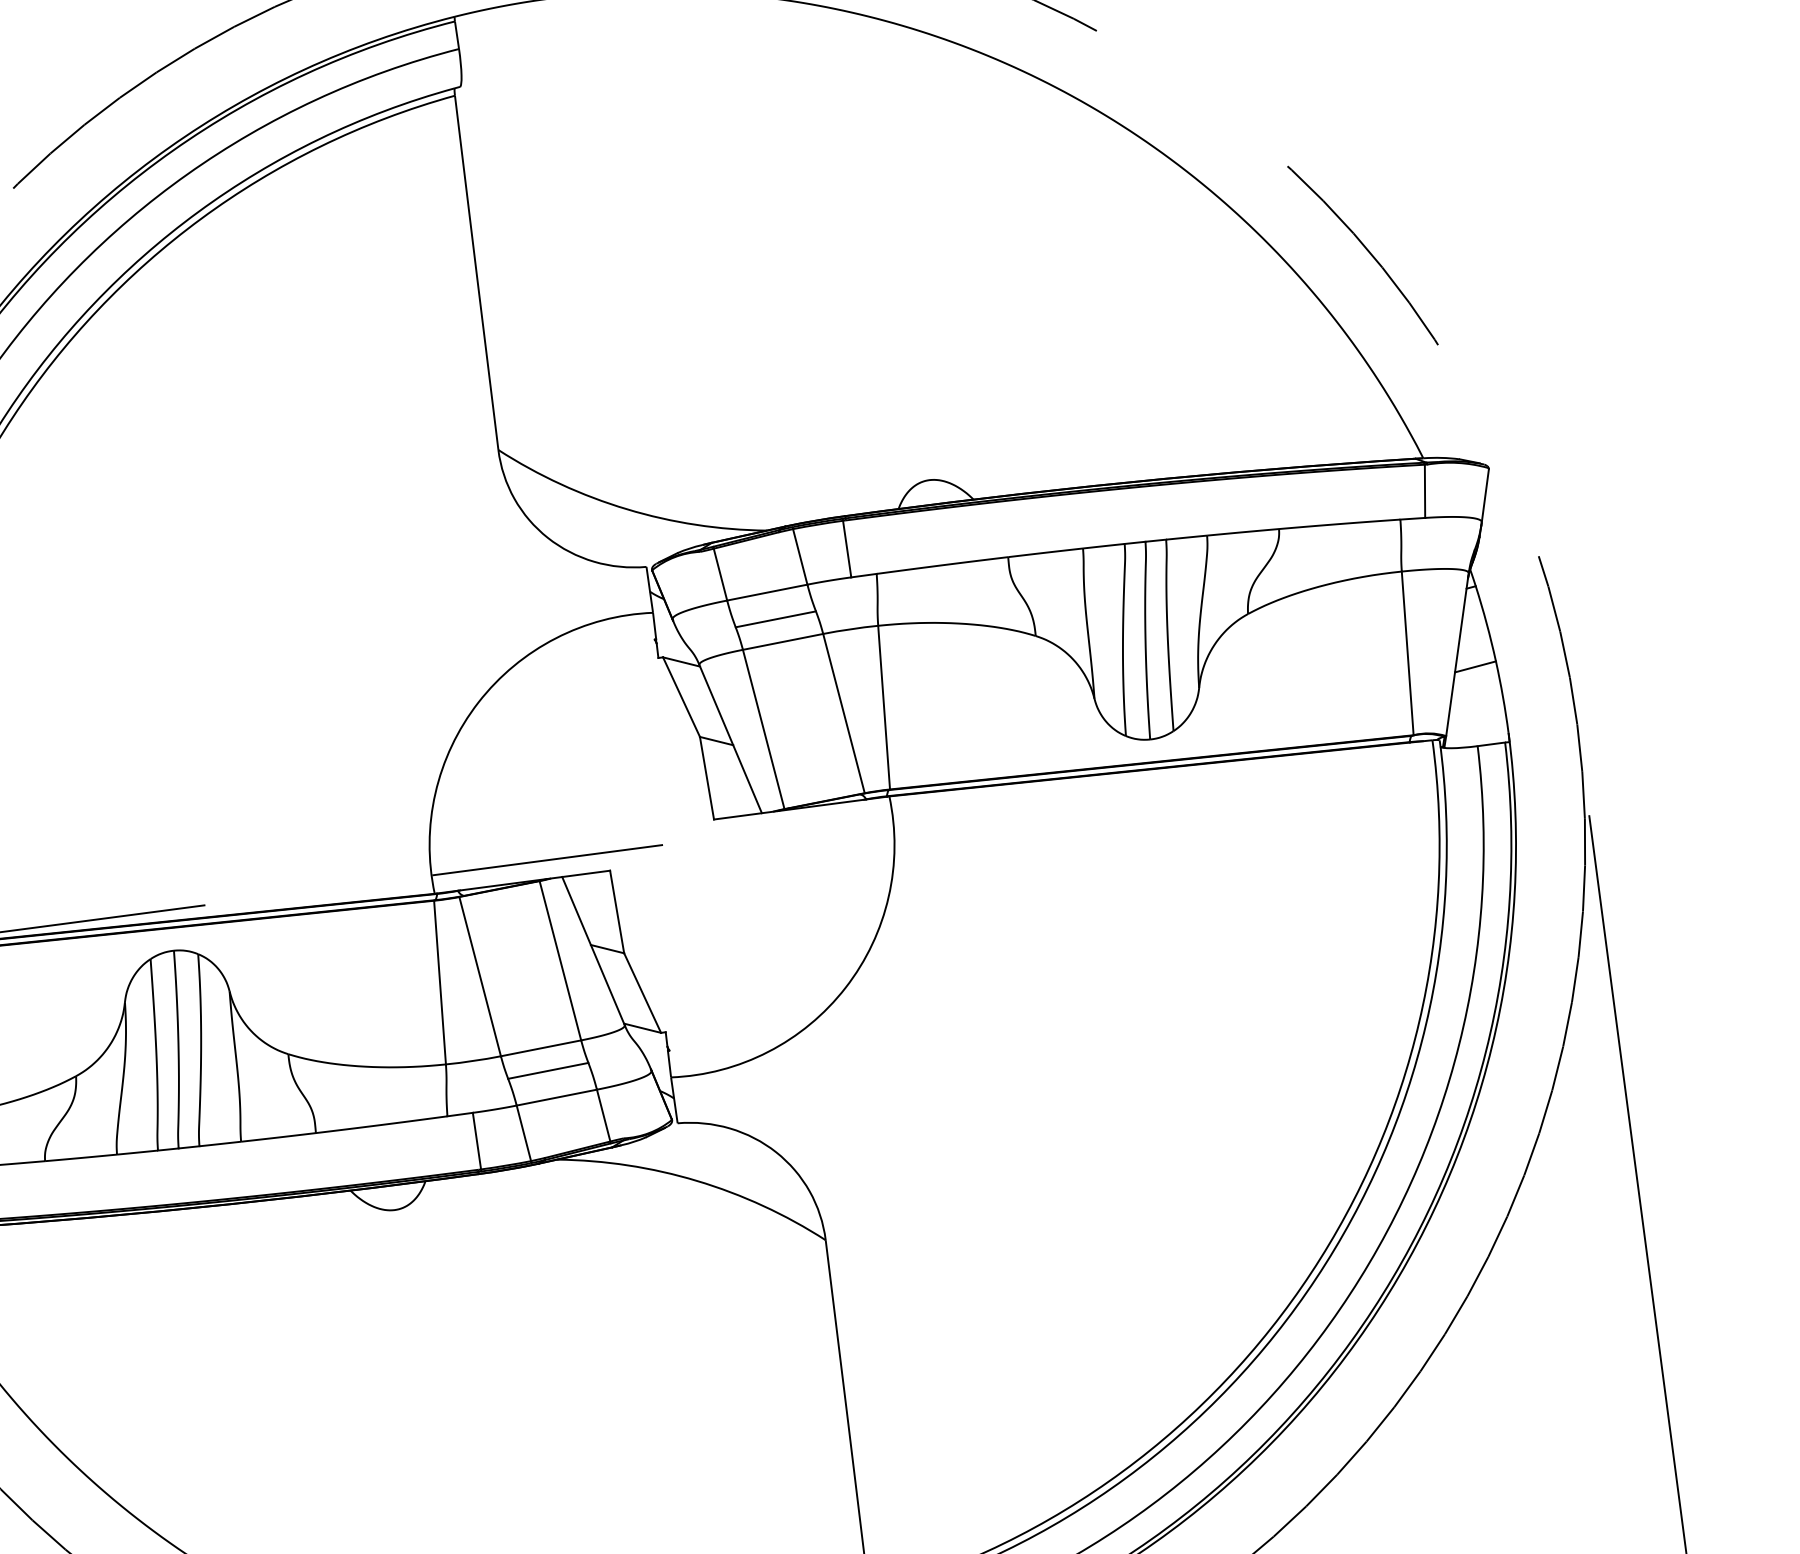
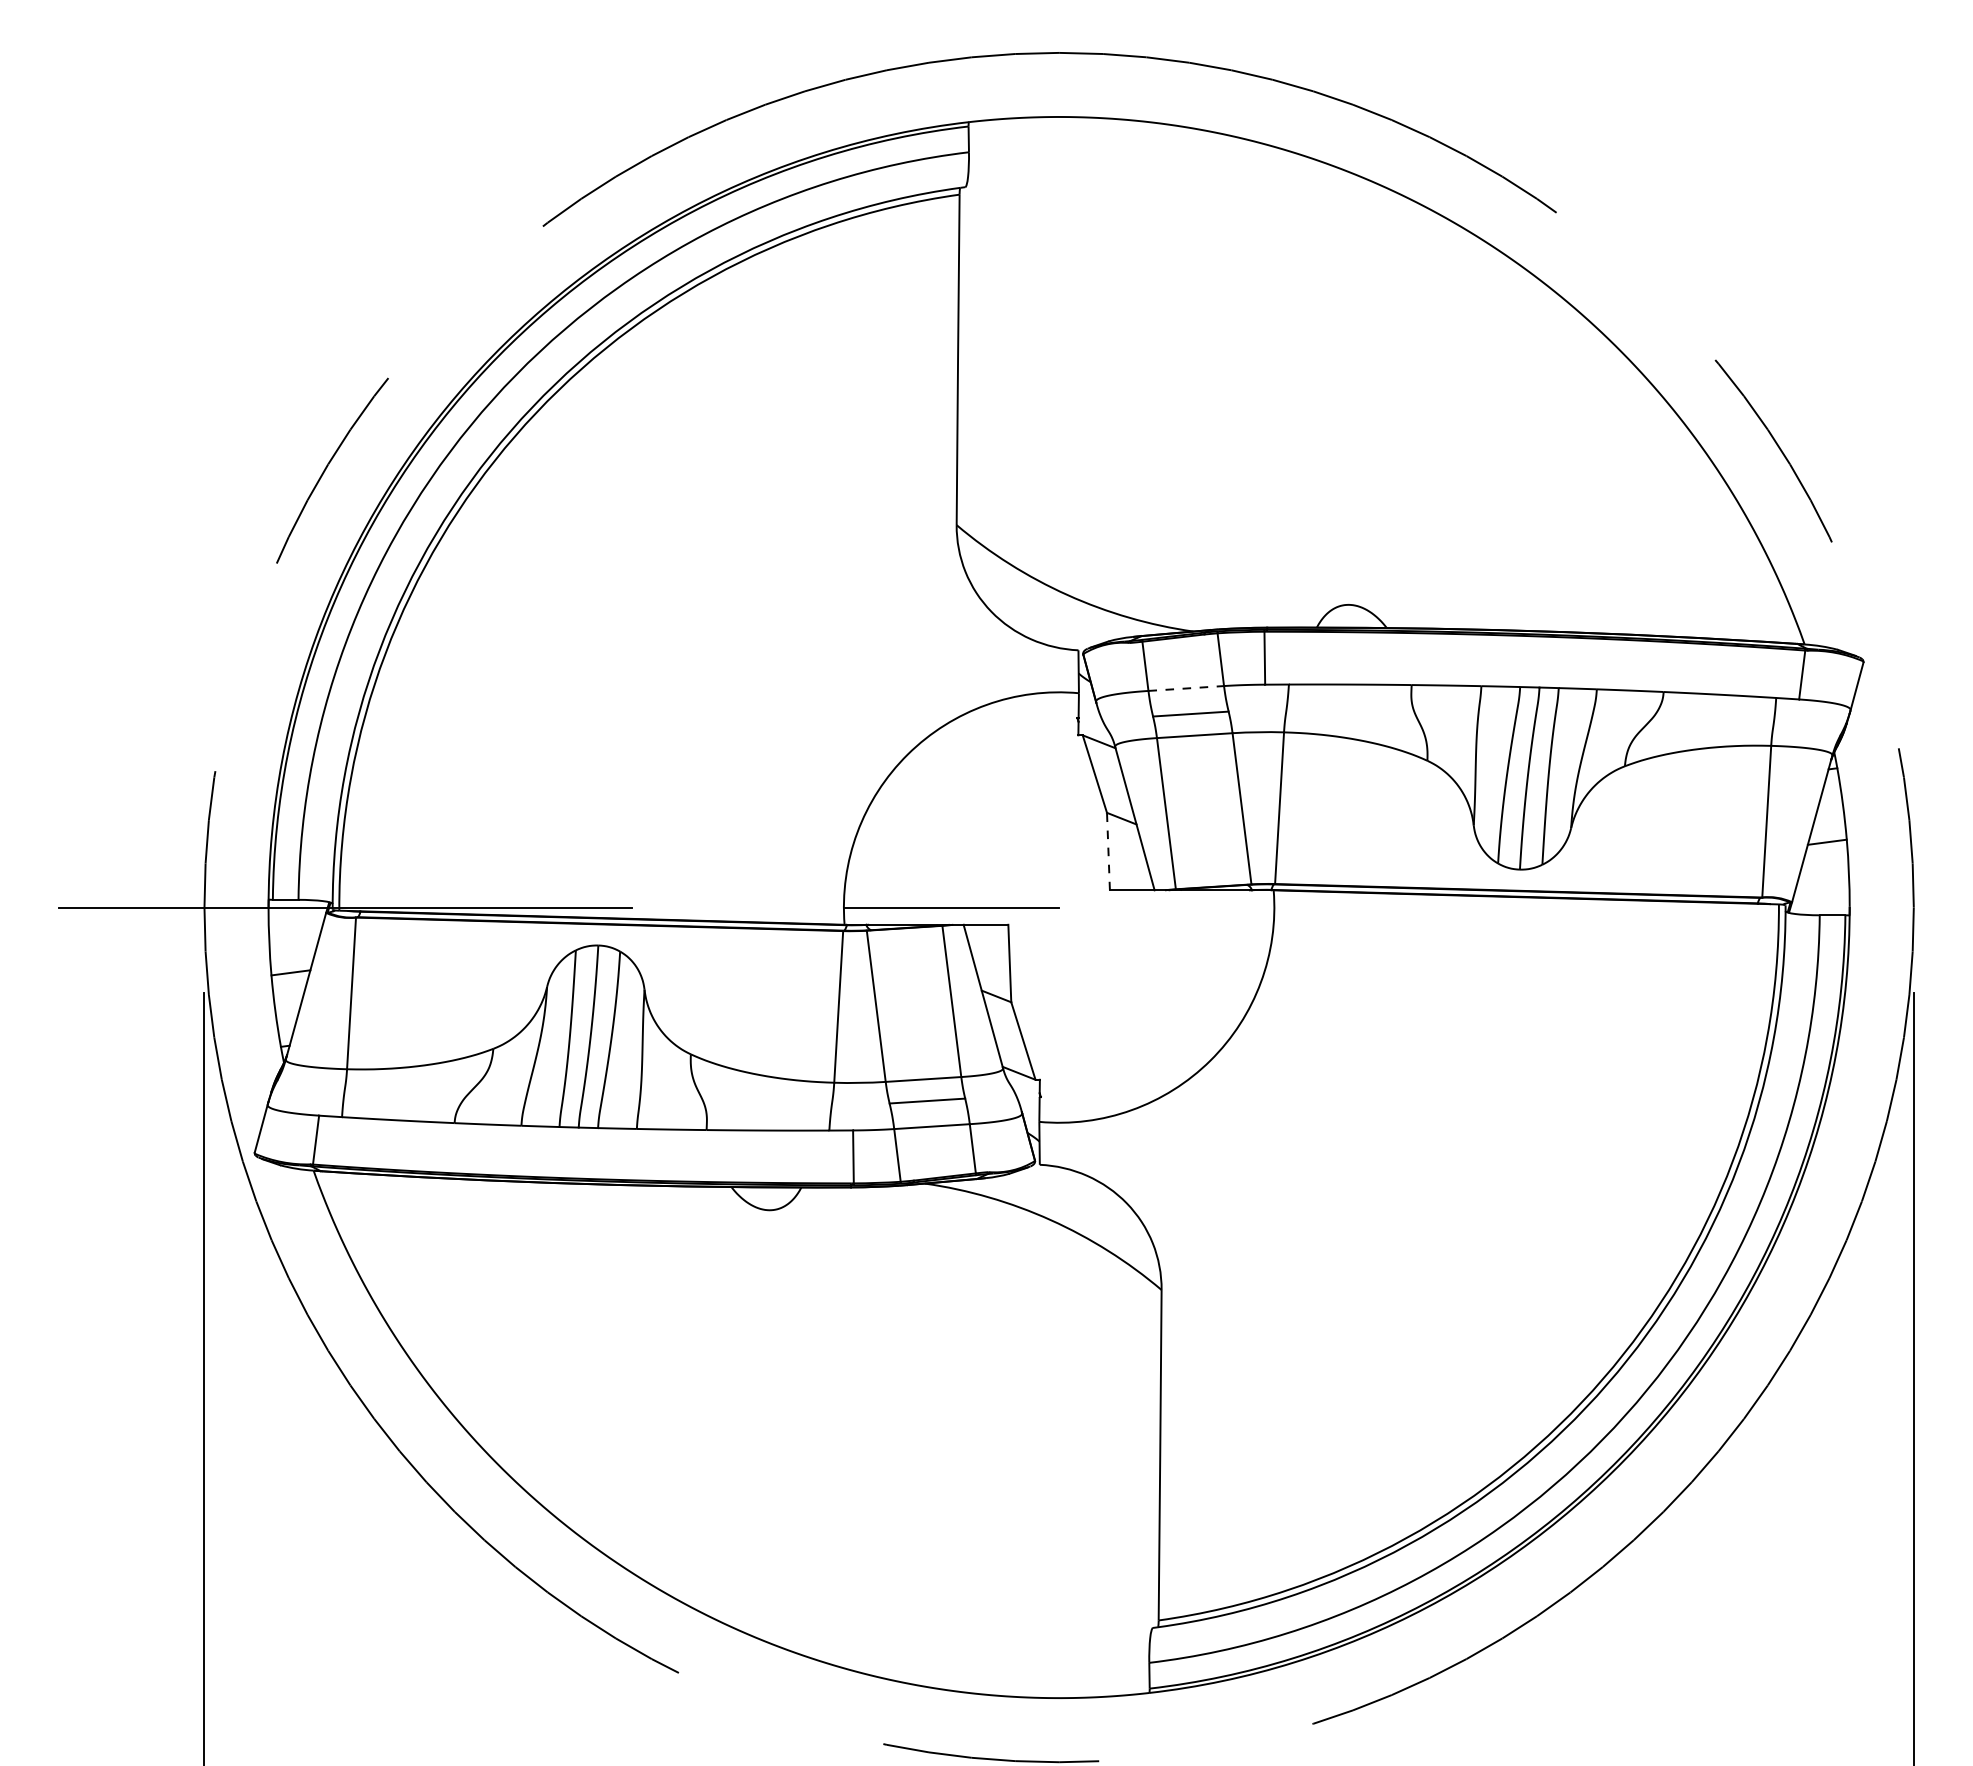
line: (767, 592) -> (1186, 688), solid -> dashed
line: (707, 778) -> (1108, 851), solid -> dashed

